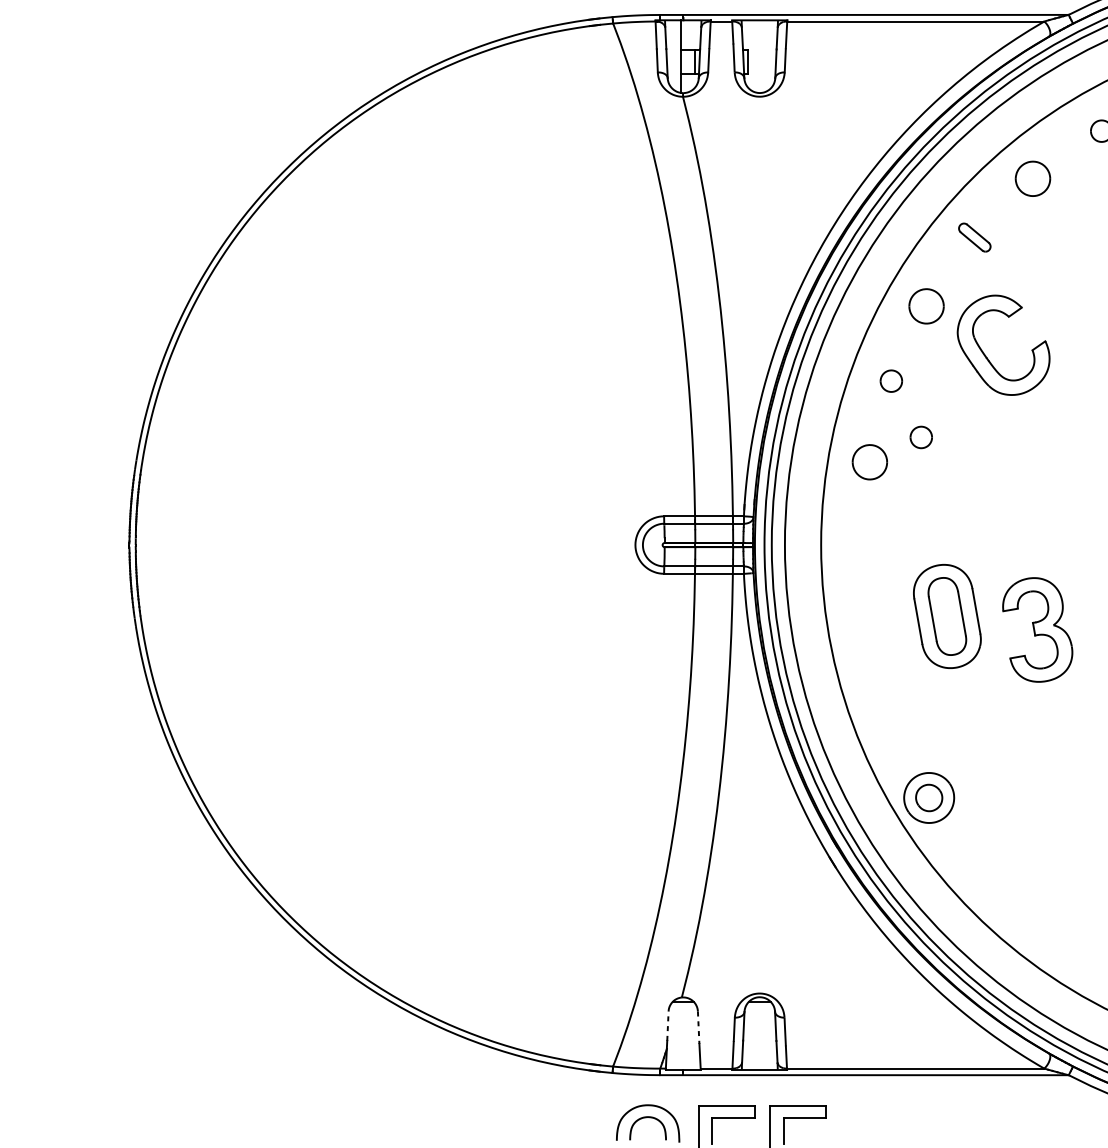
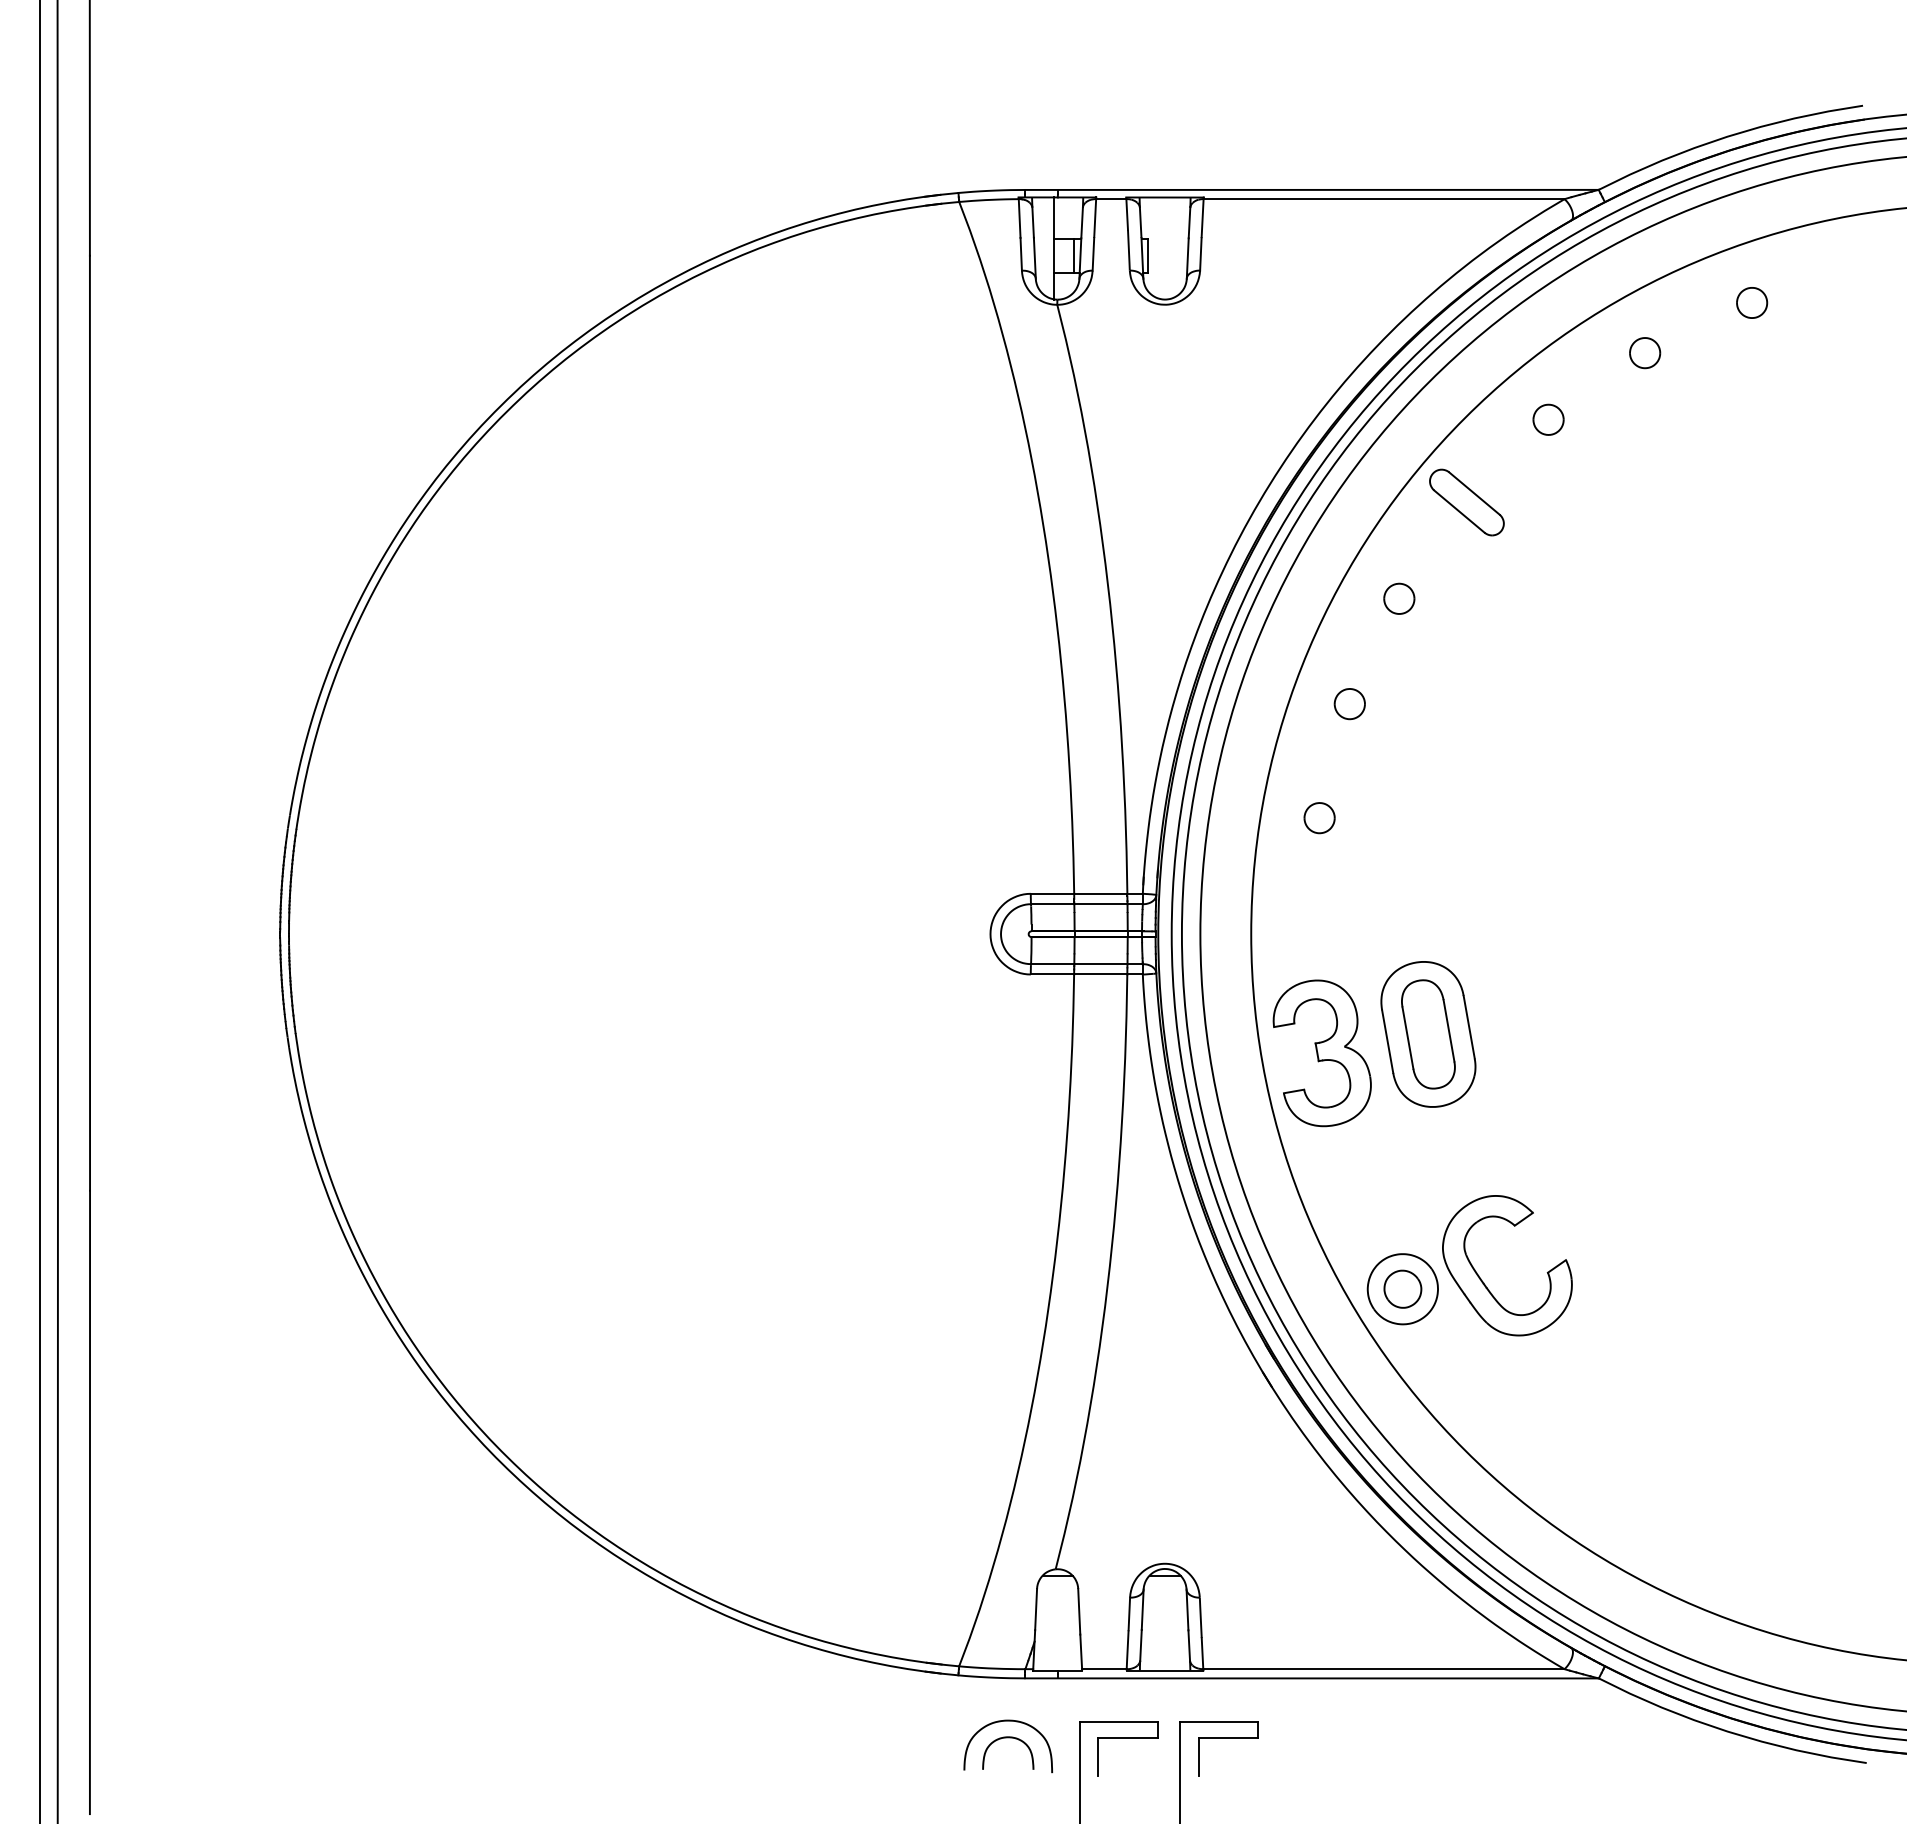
part: (1032, 178) -> (1548, 419), size x0.62
part: (974, 237) -> (1466, 502), size x1.67
part: (926, 305) -> (1399, 598), size x0.62
part: (987, 357) -> (1484, 1282), moved
part: (921, 437) -> (1391, 783), removed
part: (869, 462) -> (1319, 818), size x0.62
part: (1037, 630) -> (1321, 1053), moved
line: (668, 1026) -> (1036, 1609), dashed -> solid
line: (698, 1027) -> (1079, 1611), dashed -> solid

